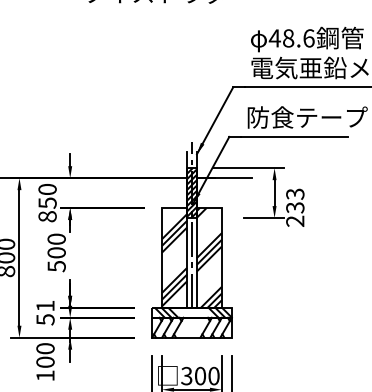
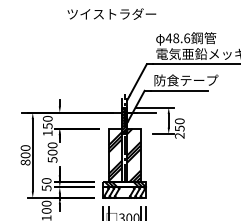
text: (294, 200) -> (179, 124), 233 -> 250
text: (47, 216) -> (47, 133), 850 -> 150
text: (45, 305) -> (46, 180), 51 -> 50

